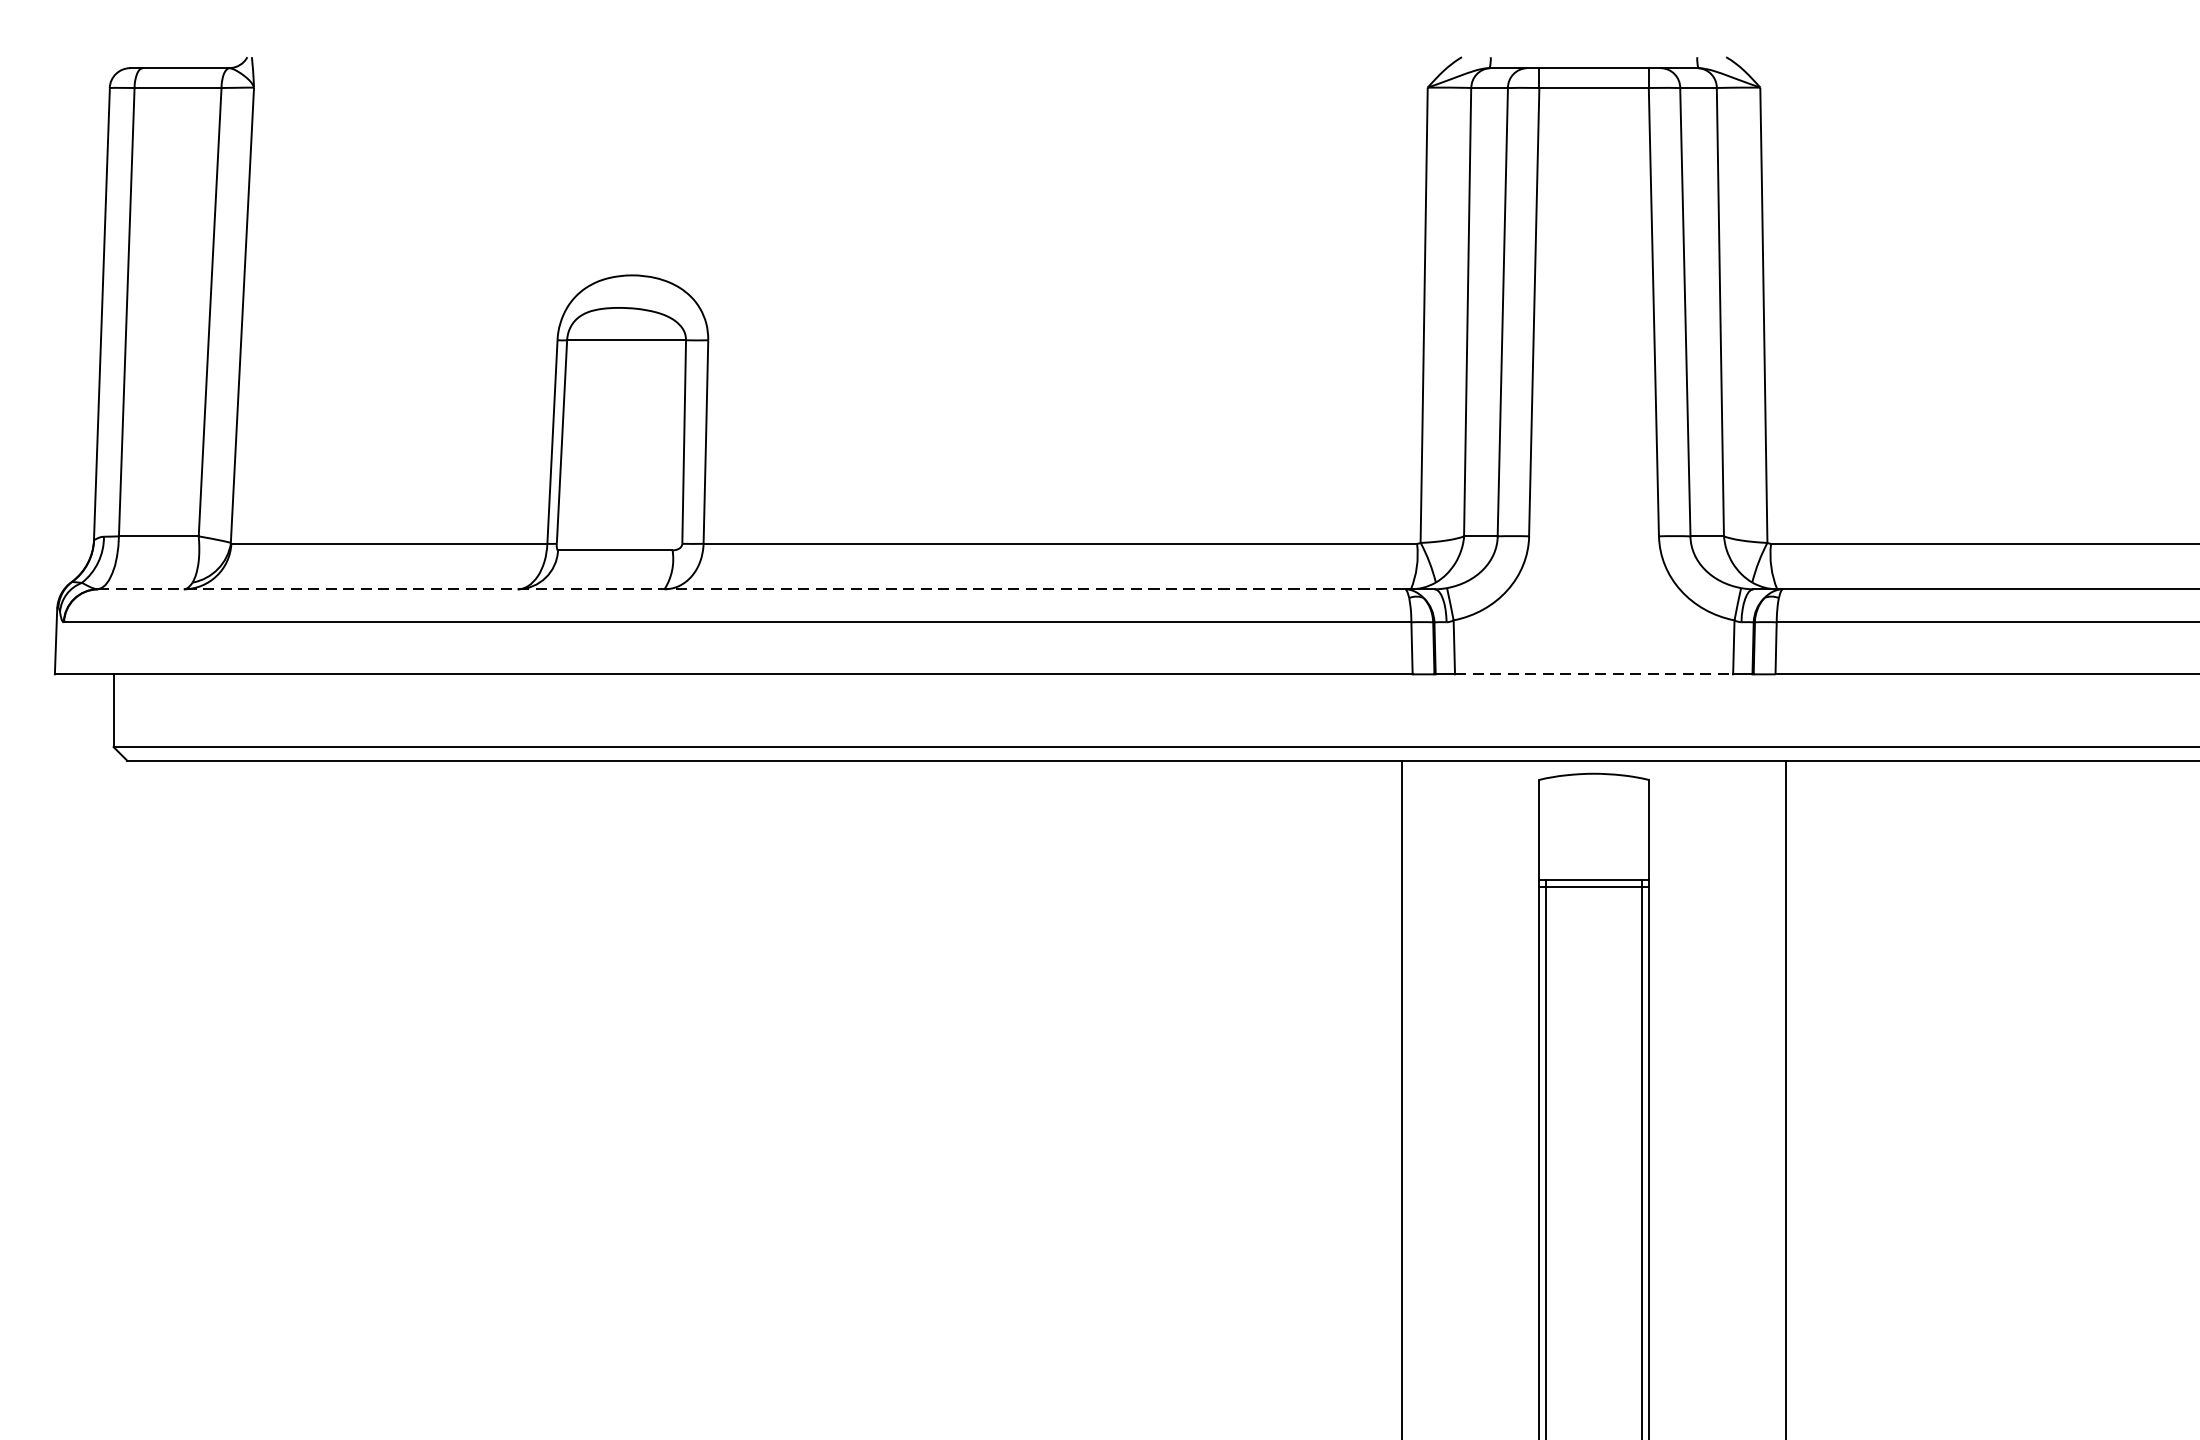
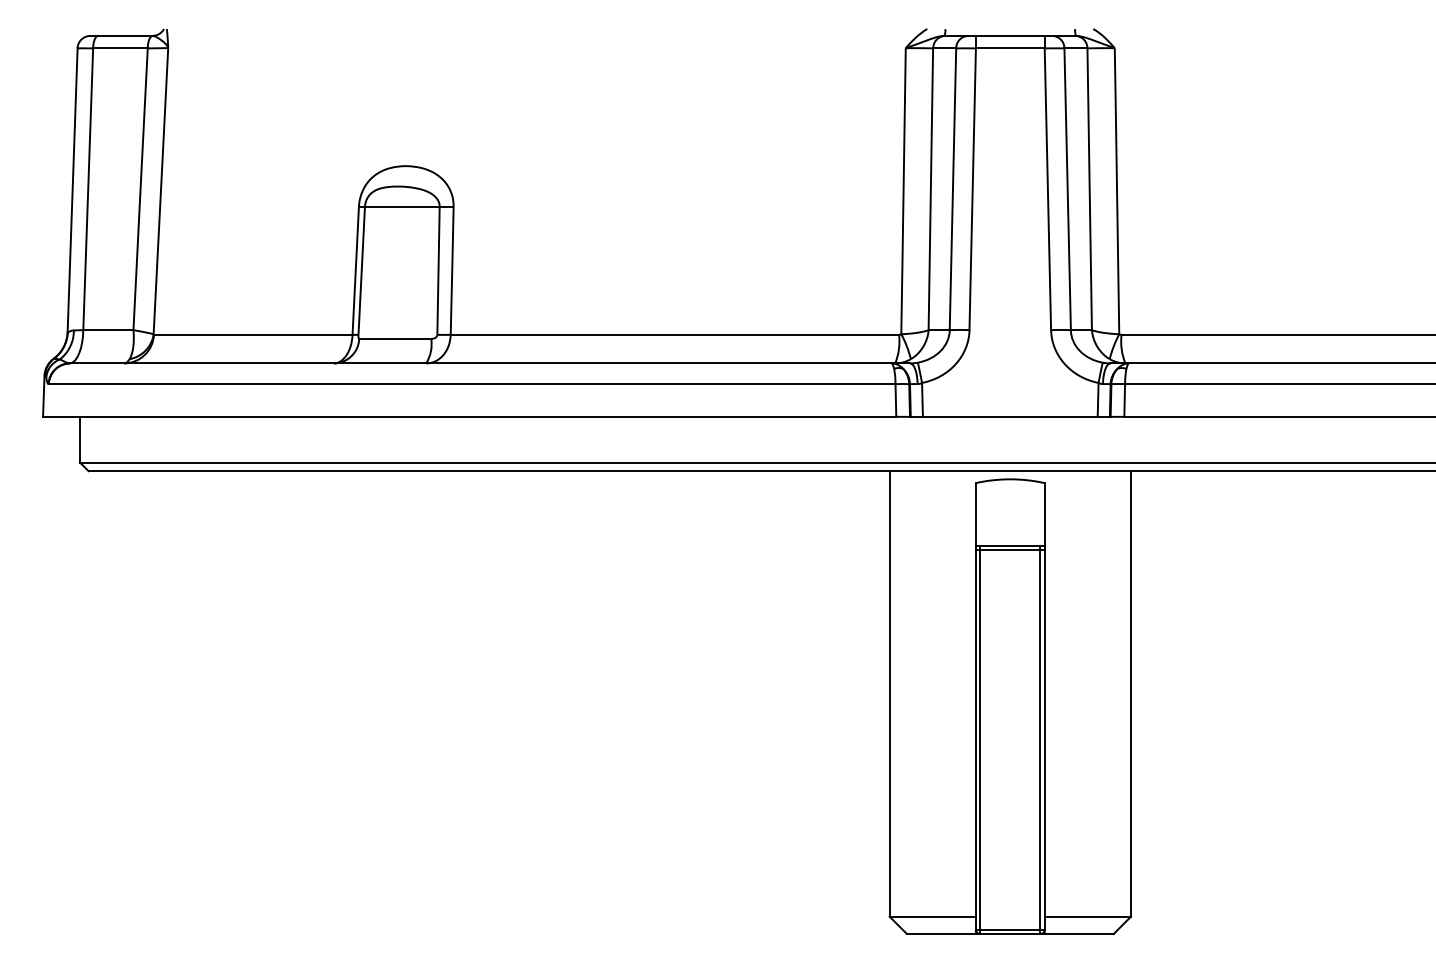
line: (750, 589) -> (480, 363), dashed -> solid
line: (1594, 673) -> (1010, 416), dashed -> solid

